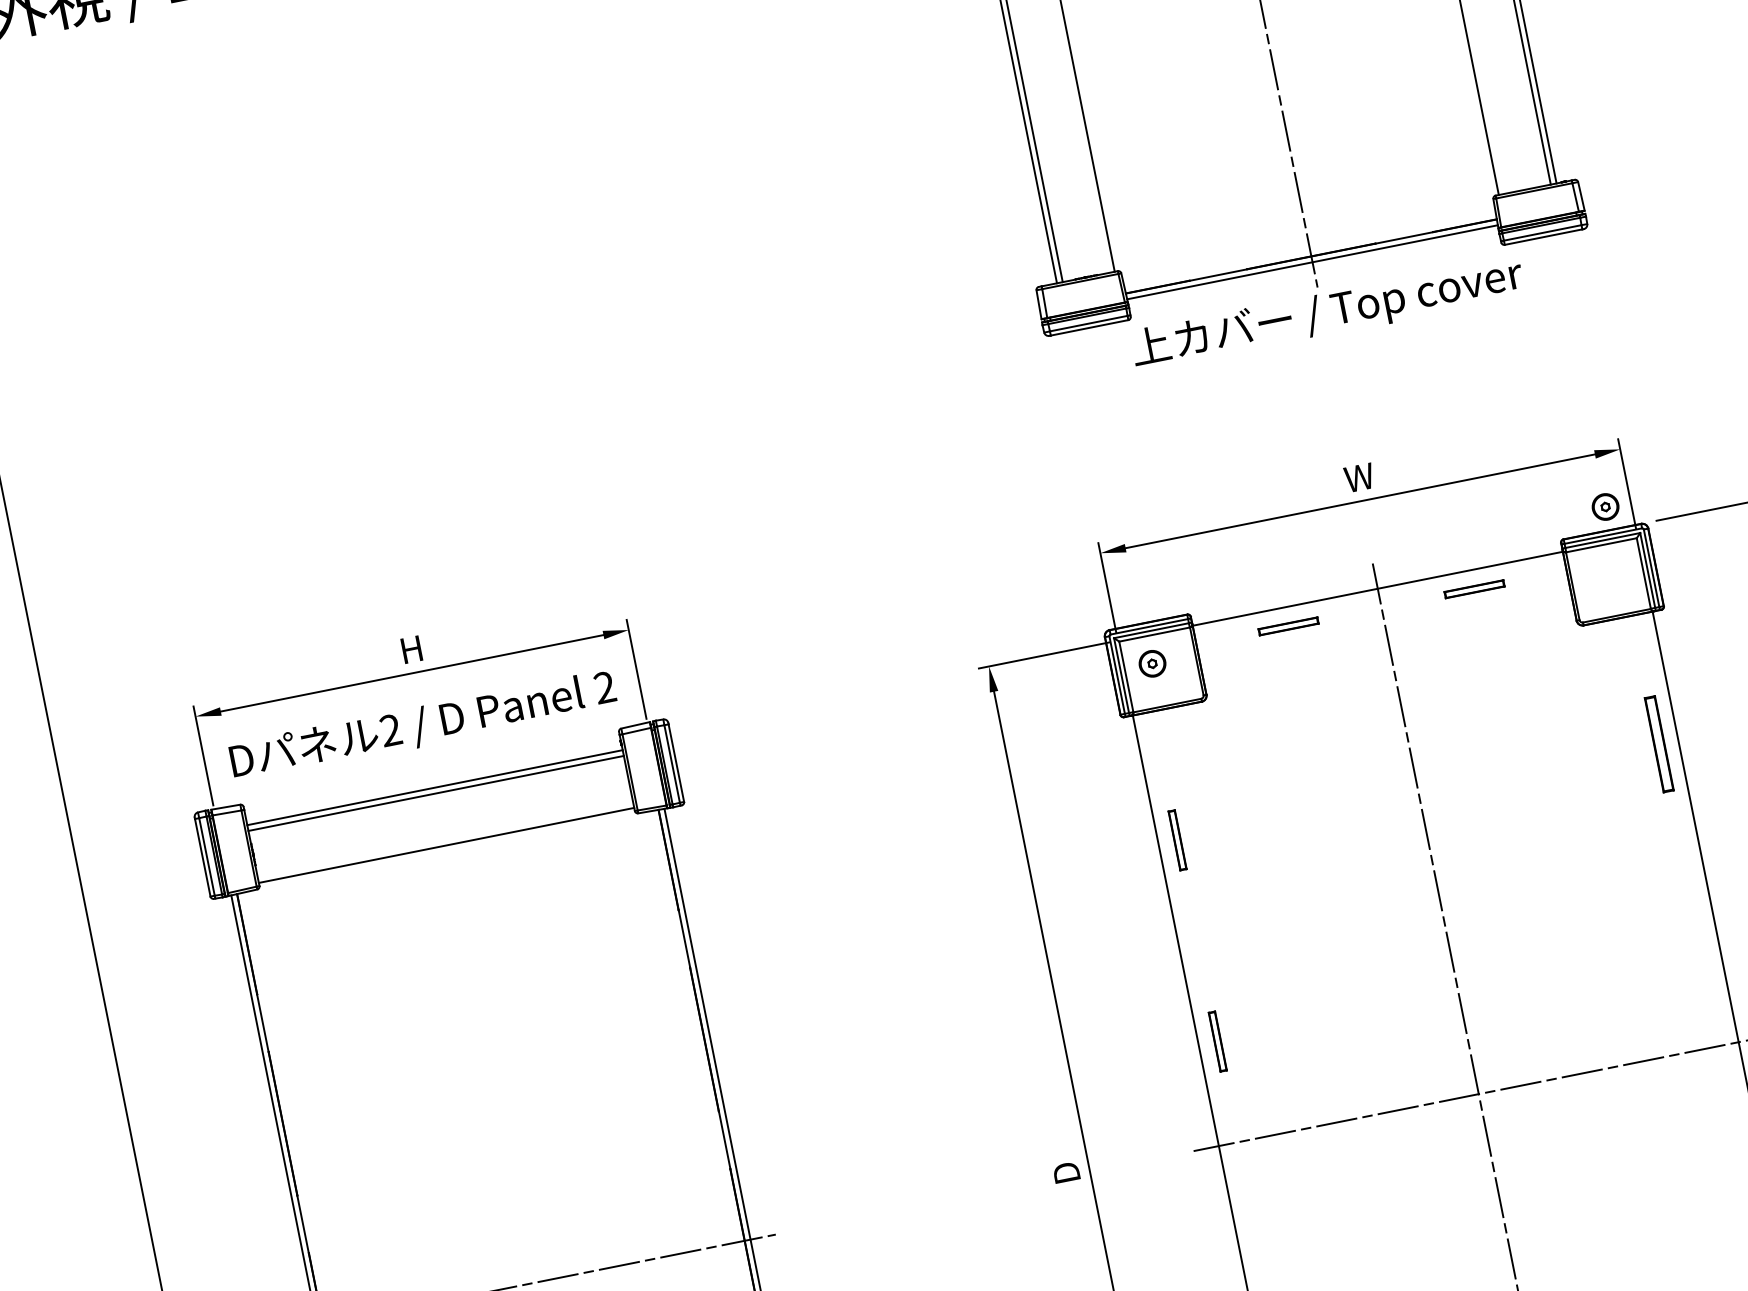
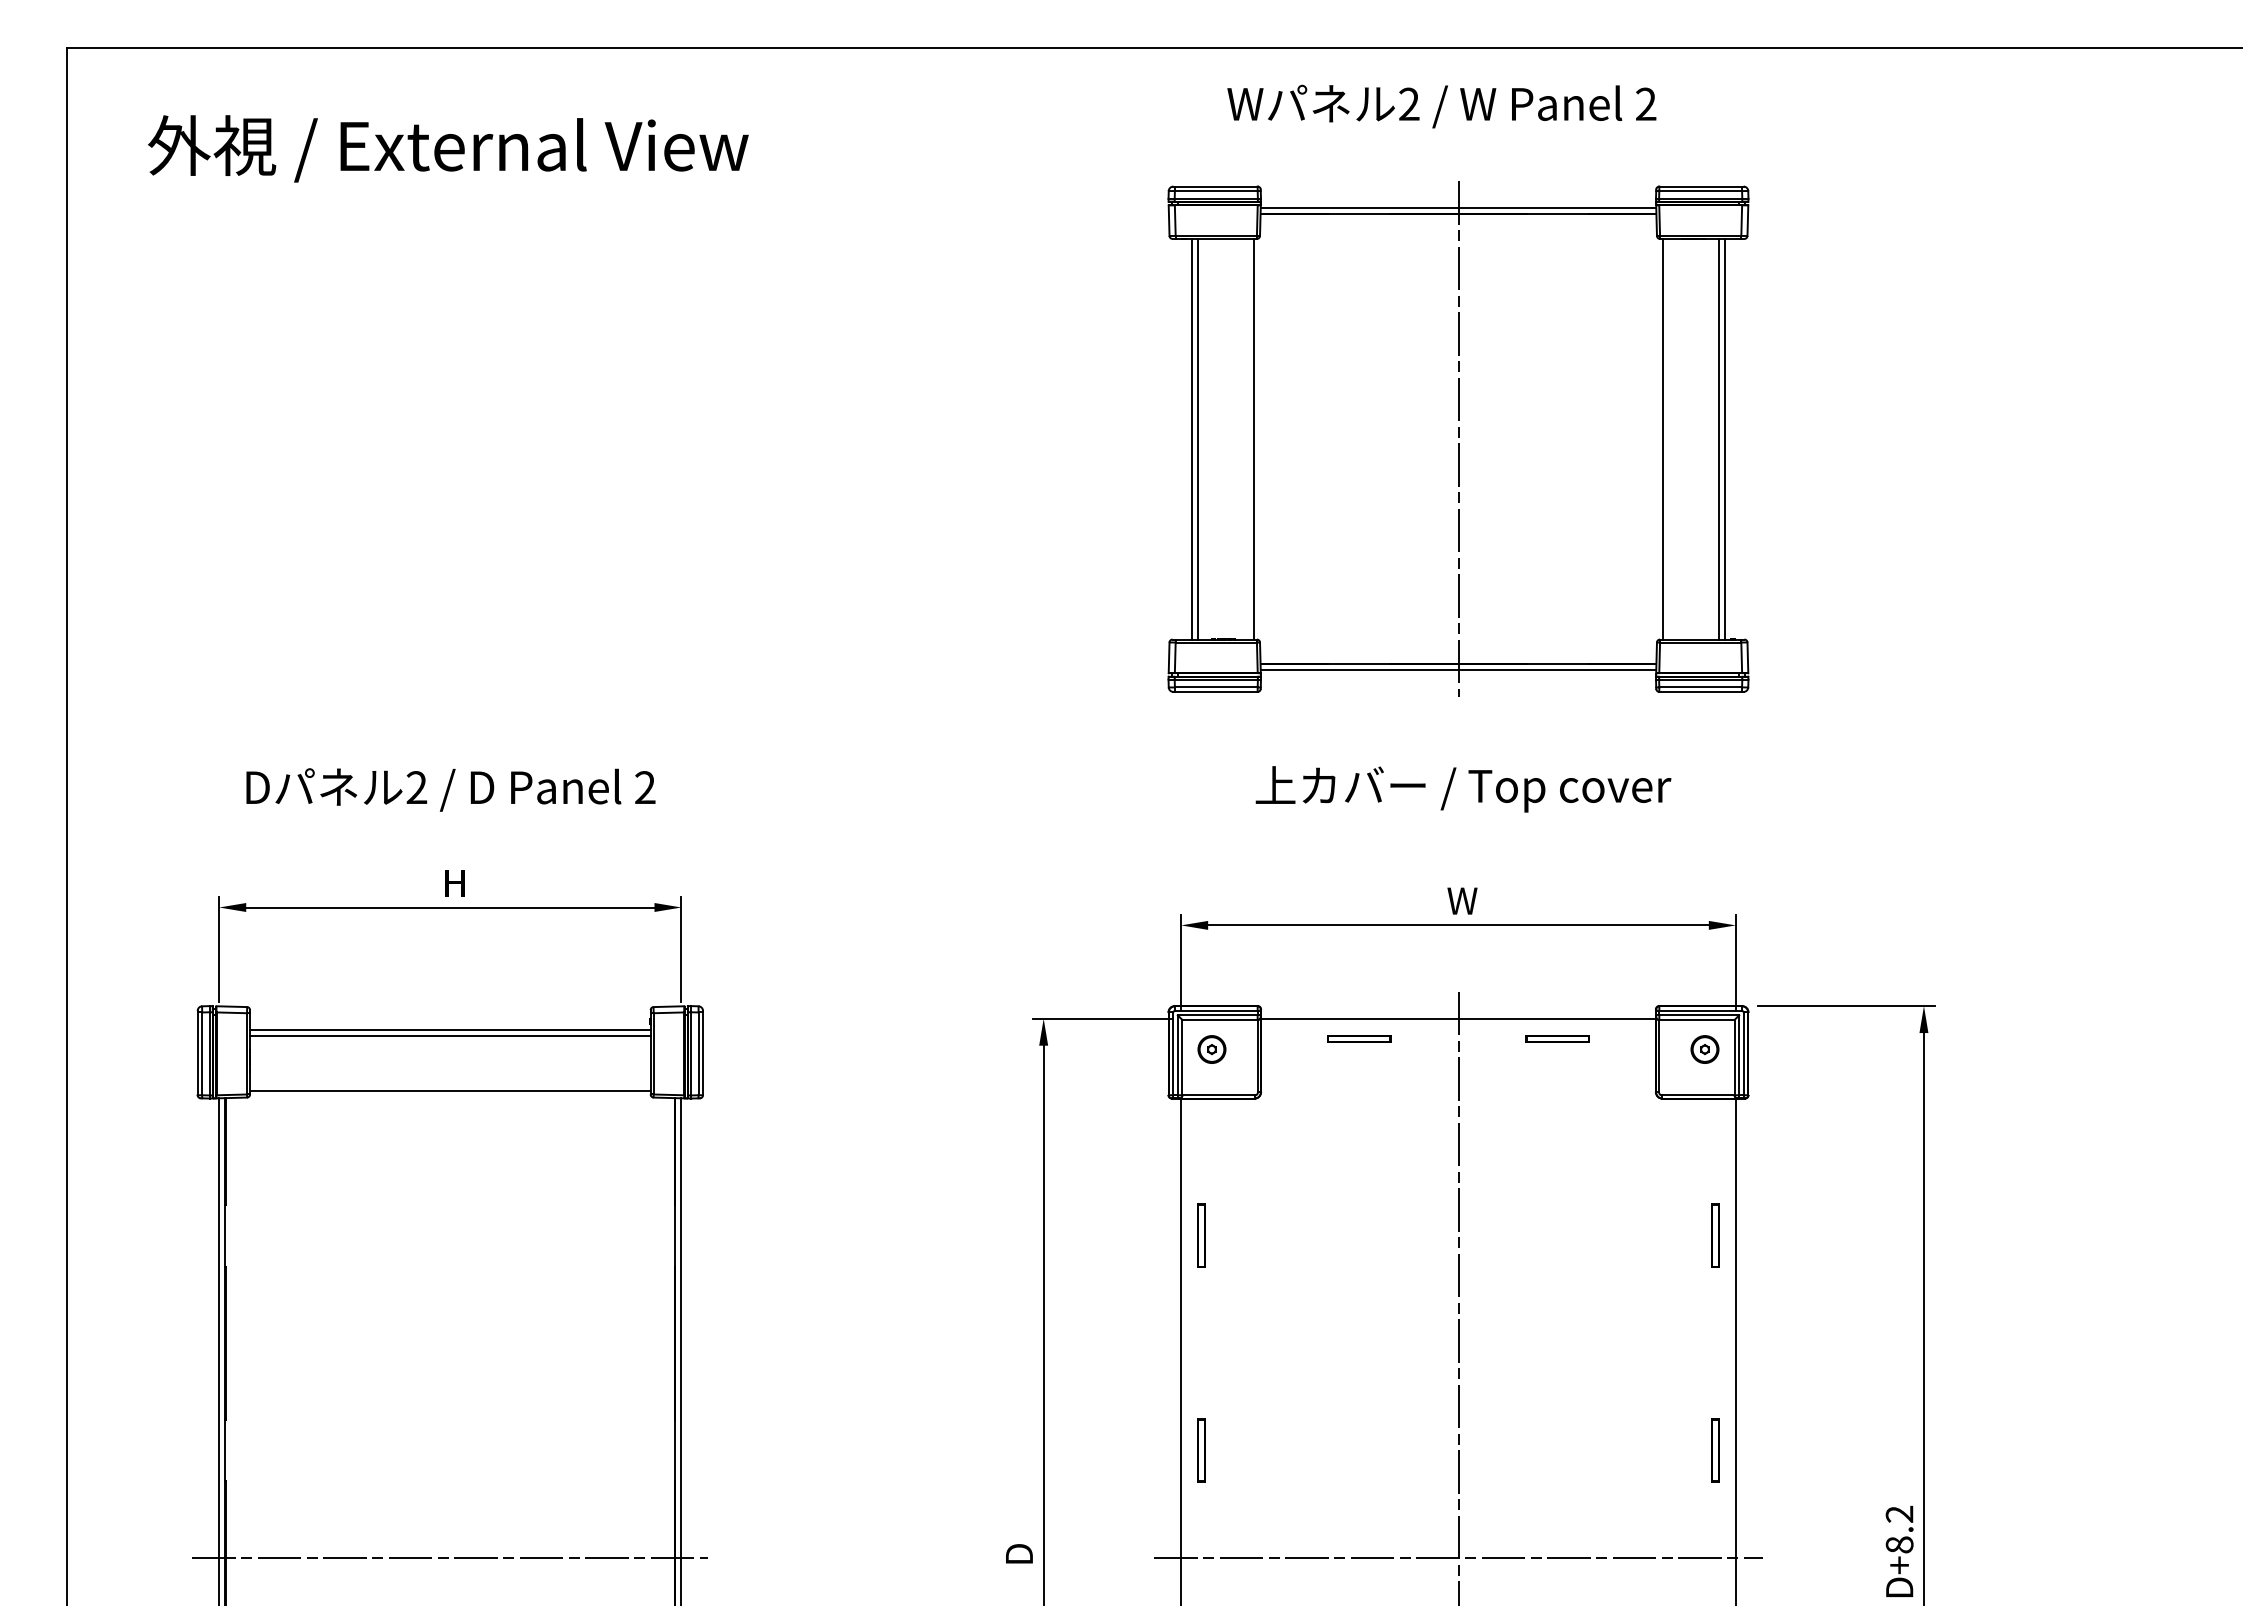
text: (1327, 313) -> (1463, 789), moved
part: (1605, 507) -> (1704, 1049), moved
text: (422, 725) -> (450, 789), moved
part: (1659, 743) -> (1715, 1235), size x0.62
part: (1699, 945) -> (1715, 1450), added

